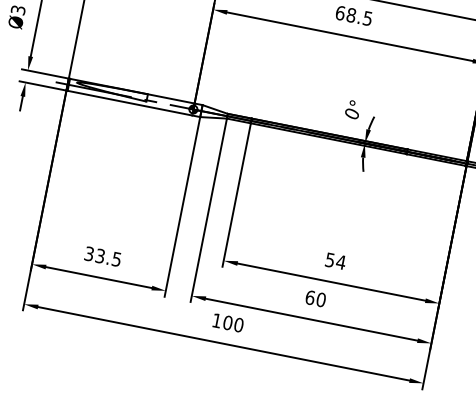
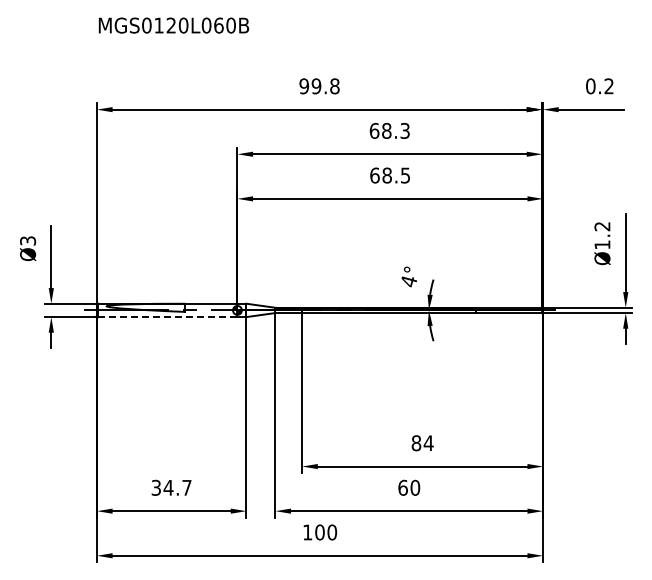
line: (129, 103) -> (167, 317), solid -> dashed
text: (351, 113) -> (408, 281), 0° -> 4°
text: (108, 257) -> (177, 487), 33.5 -> 34.7
text: (330, 260) -> (416, 443), 54 -> 84

